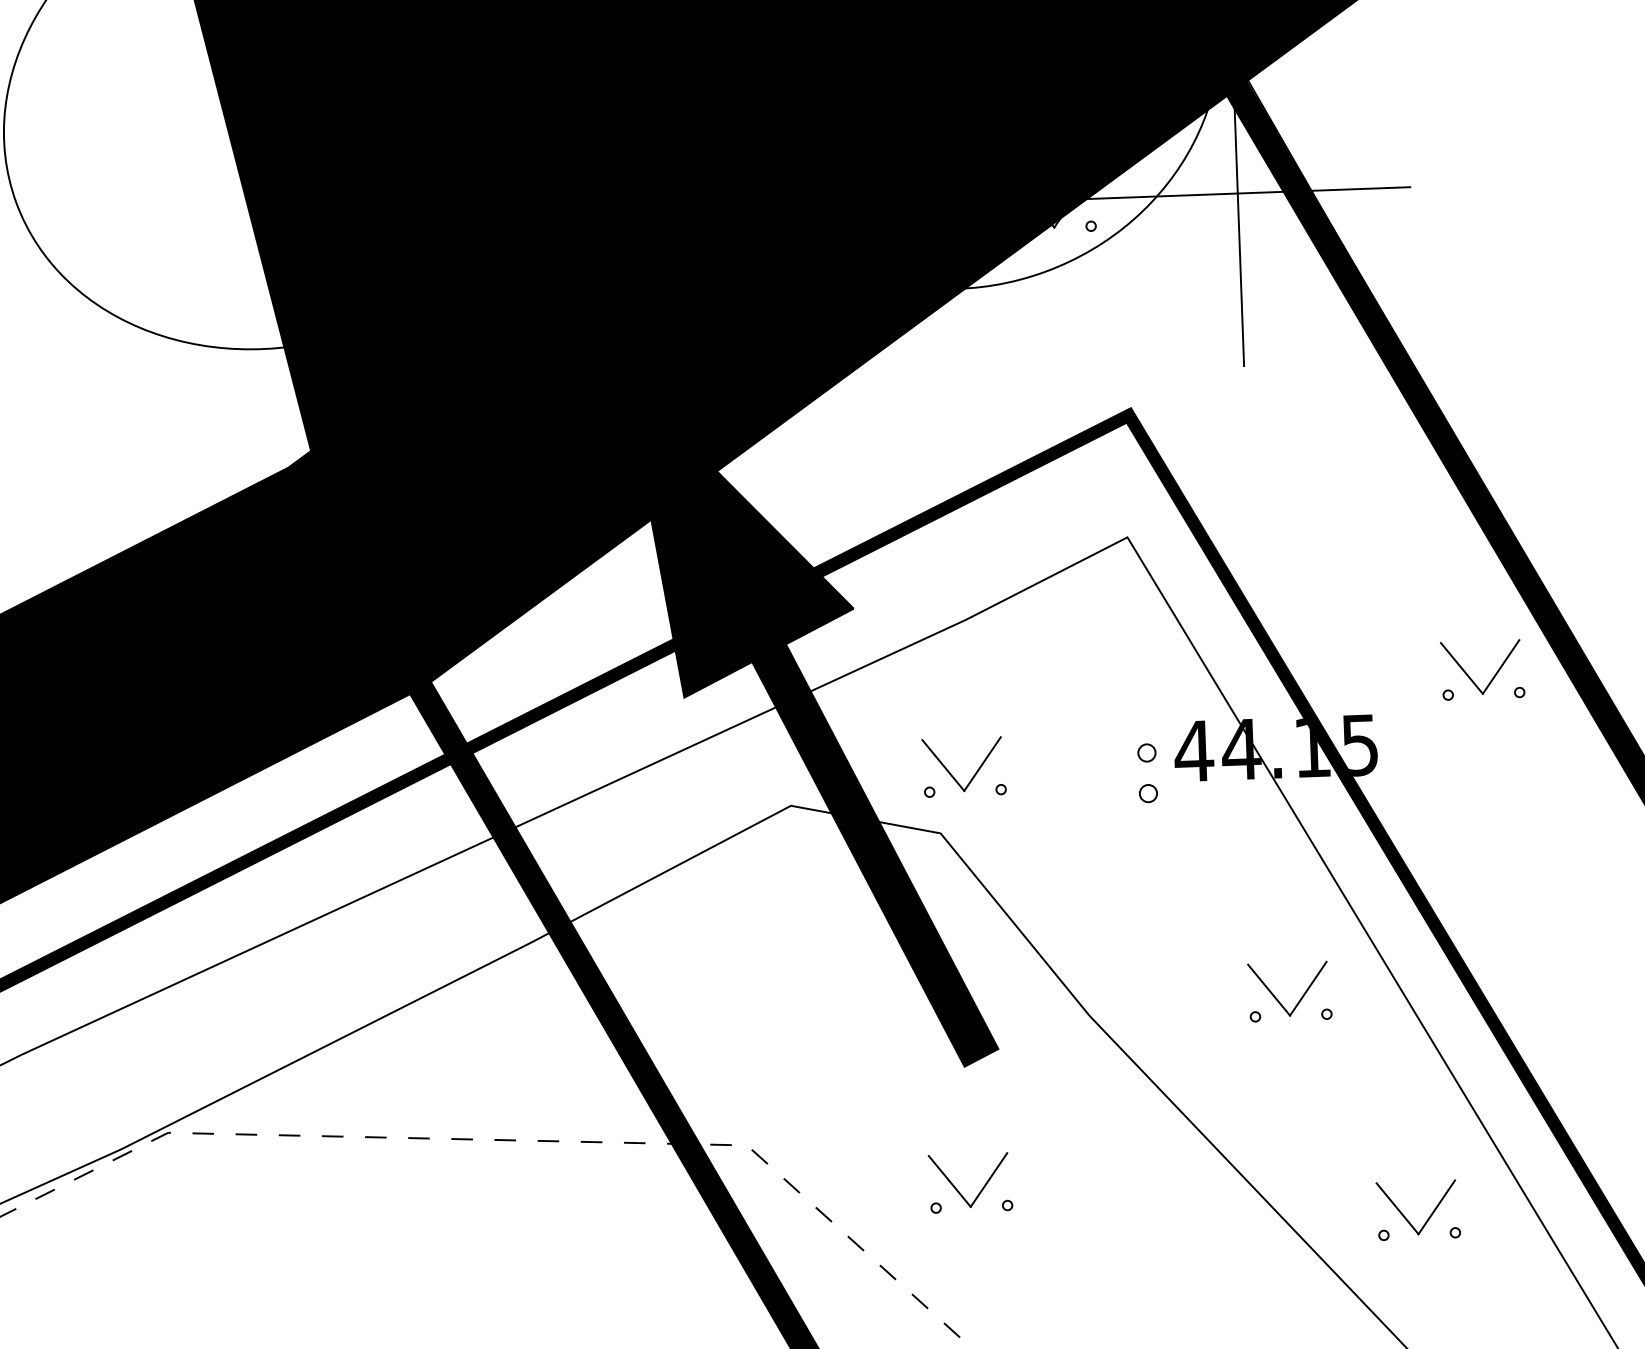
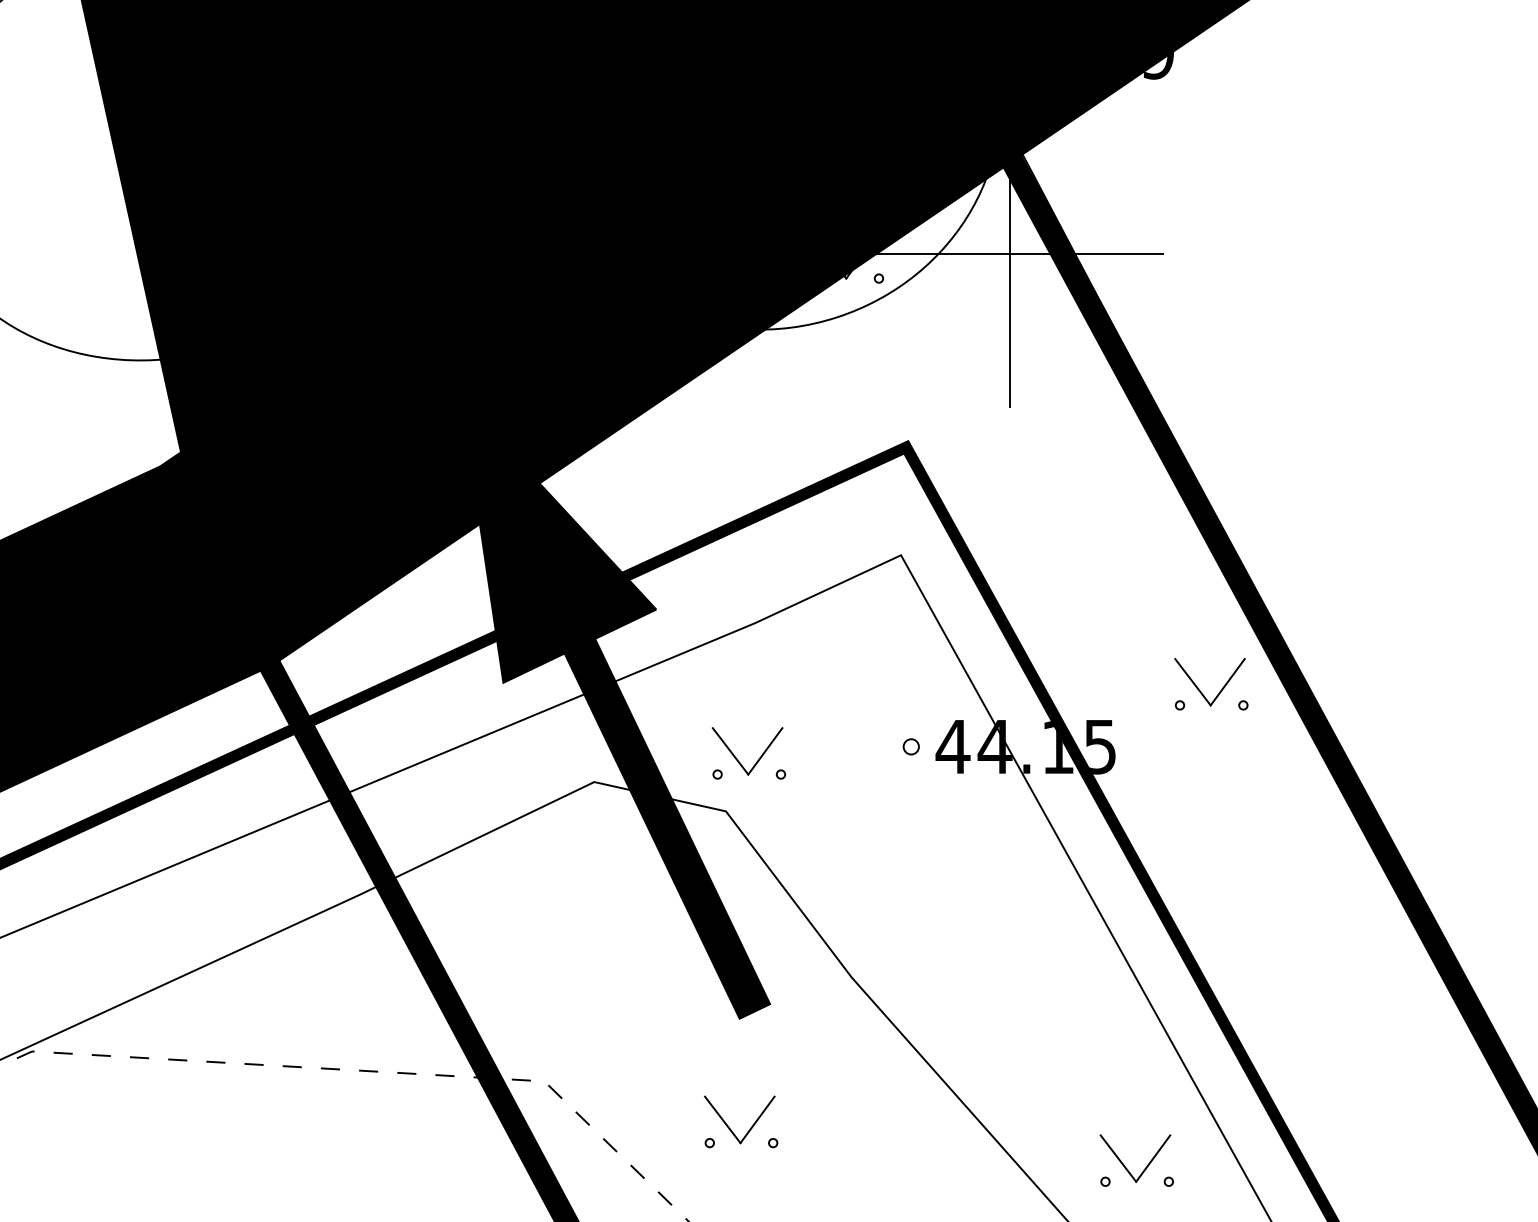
part: (1147, 793) -> (910, 782), removed
part: (1300, 997) -> (1039, 968), removed

